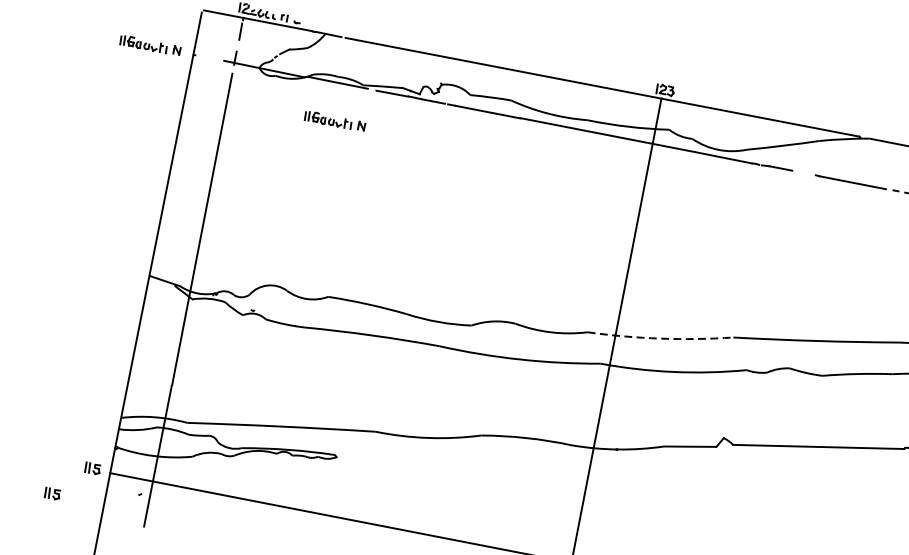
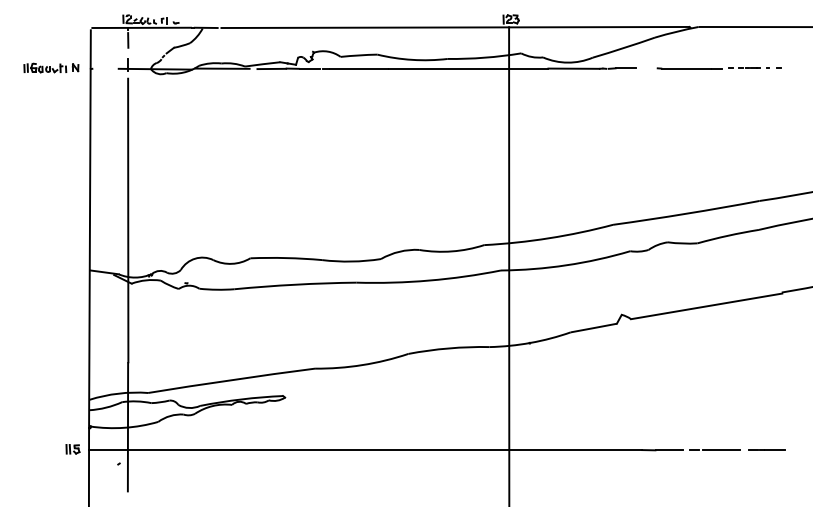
part: (335, 120) -> (226, 102), removed
arc: (660, 338) -> (549, 238), dashed -> solid
part: (52, 493) -> (41, 478), removed

